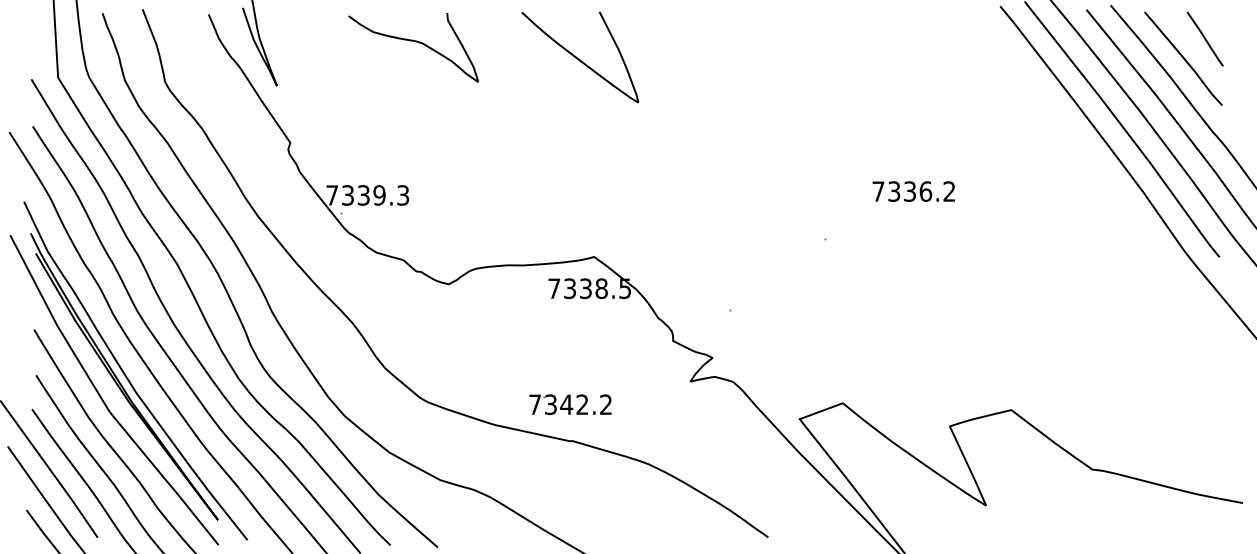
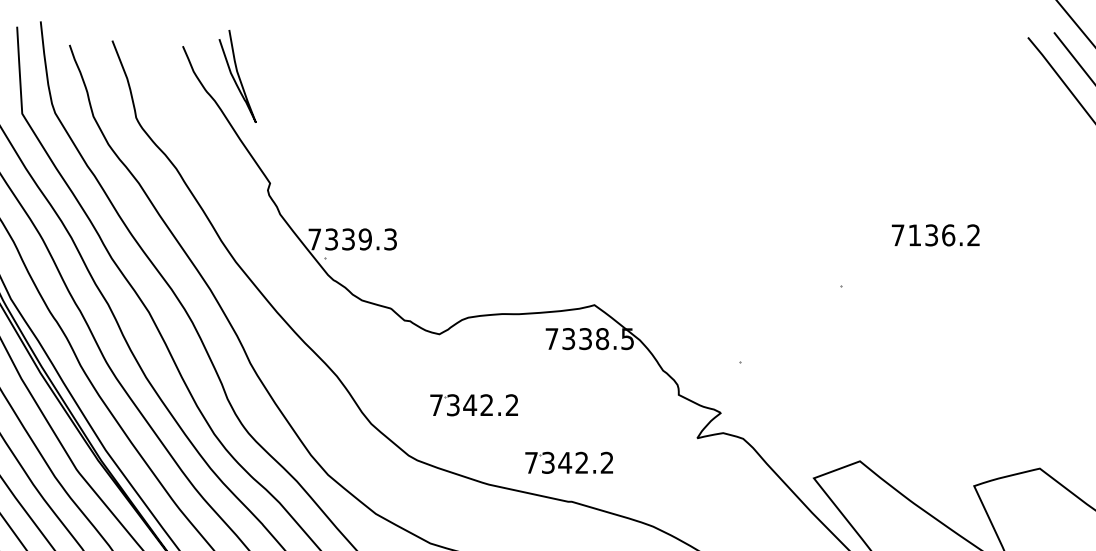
curve: (415, 42) -> (403, 76), removed
curve: (579, 58) -> (578, 93), removed
text: (894, 191) -> (915, 235), 7336.2 -> 7136.2
part: (481, 350) -> (474, 404), added

